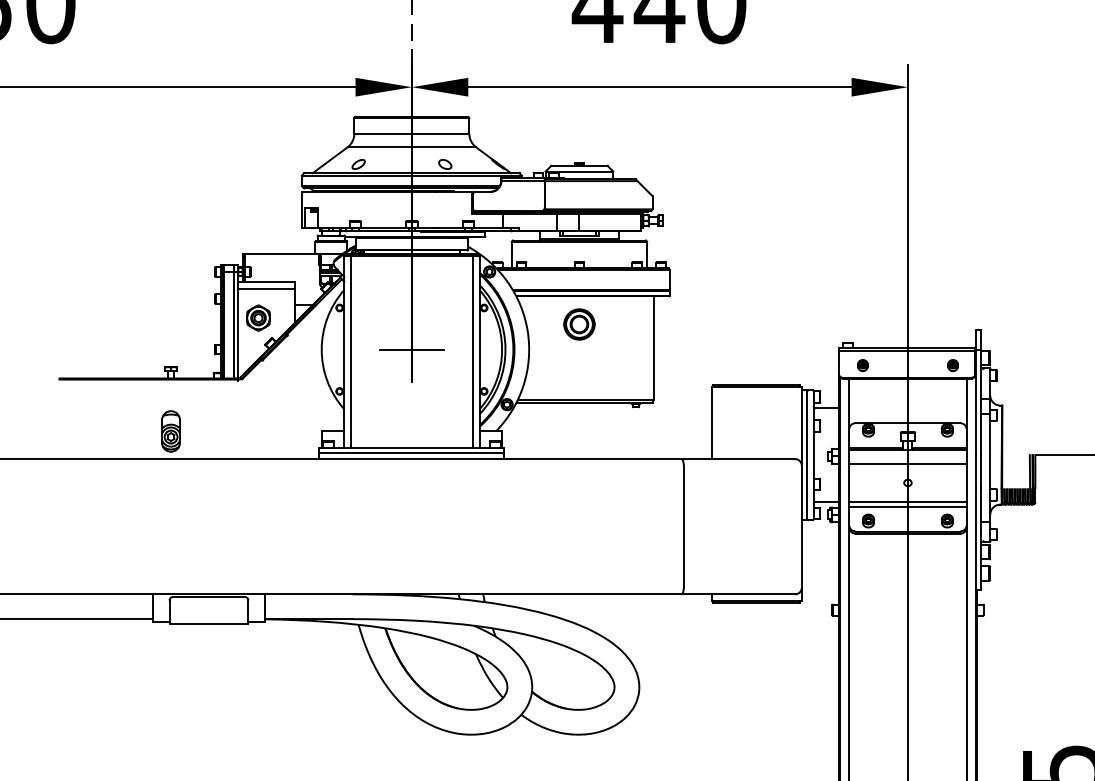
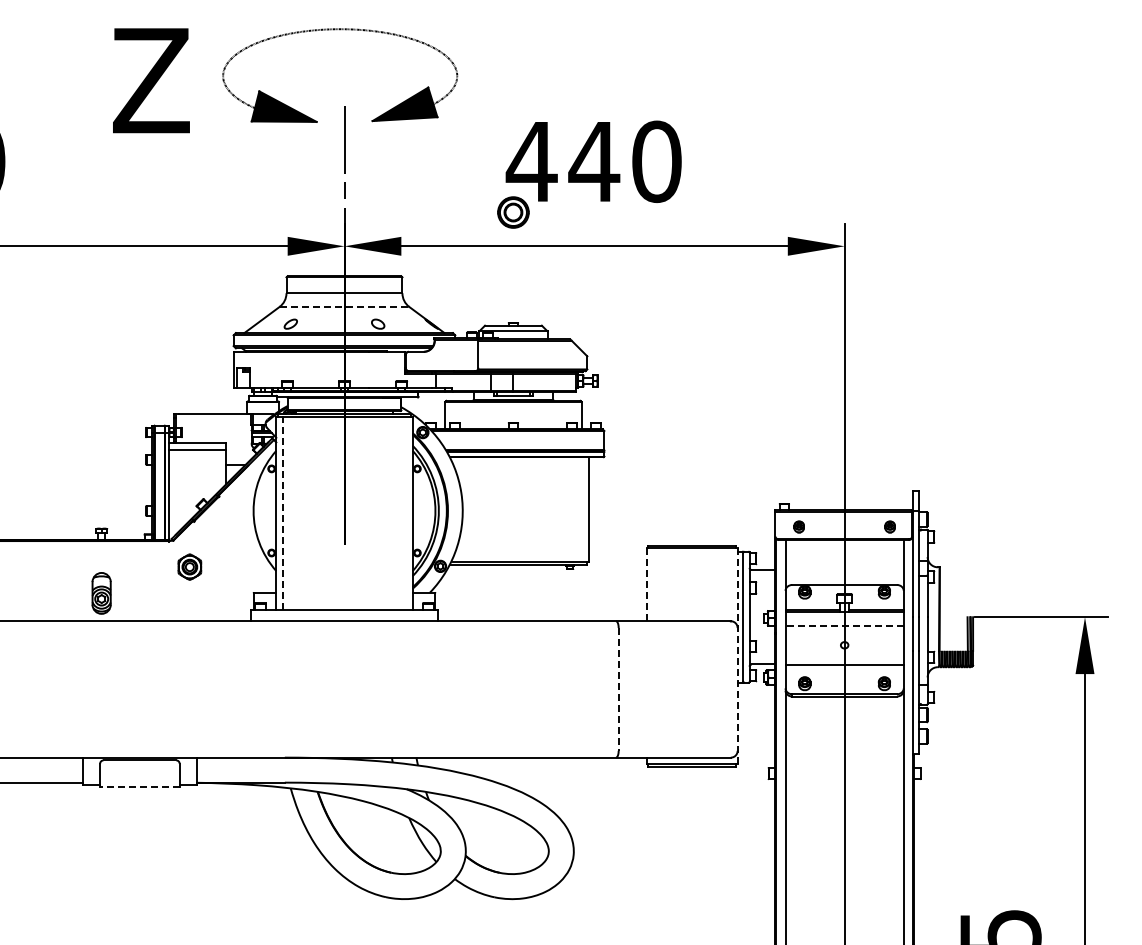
line: (411, 146) -> (344, 306), solid -> dashed
part: (258, 317) -> (189, 566), moved
part: (579, 324) -> (513, 212), moved
line: (411, 349) -> (344, 510), removed
line: (472, 350) -> (405, 511), removed
line: (351, 351) -> (283, 512), solid -> dashed
line: (711, 423) -> (646, 585), solid -> dashed
line: (411, 453) -> (344, 615), removed
line: (907, 463) -> (844, 625), solid -> dashed
line: (801, 494) -> (737, 656), solid -> dashed
line: (907, 506) -> (844, 669), removed
line: (683, 526) -> (618, 689), solid -> dashed
line: (208, 623) -> (139, 787), solid -> dashed

